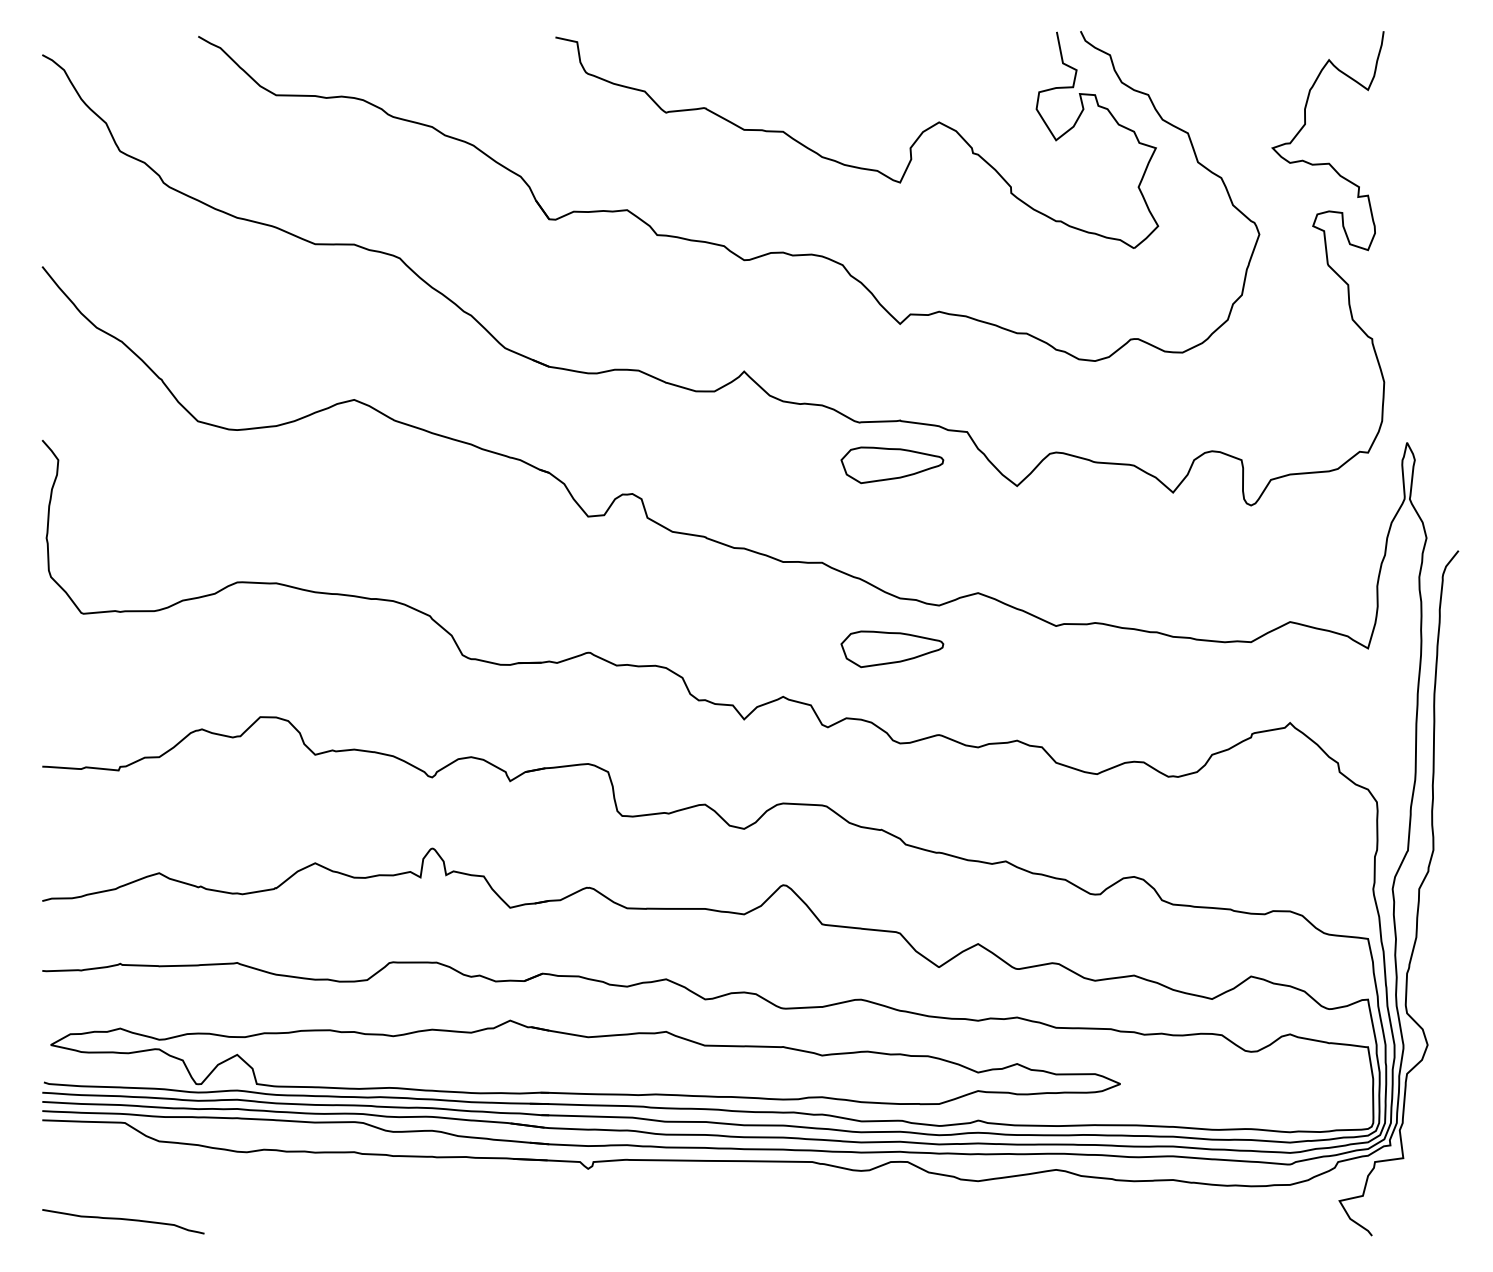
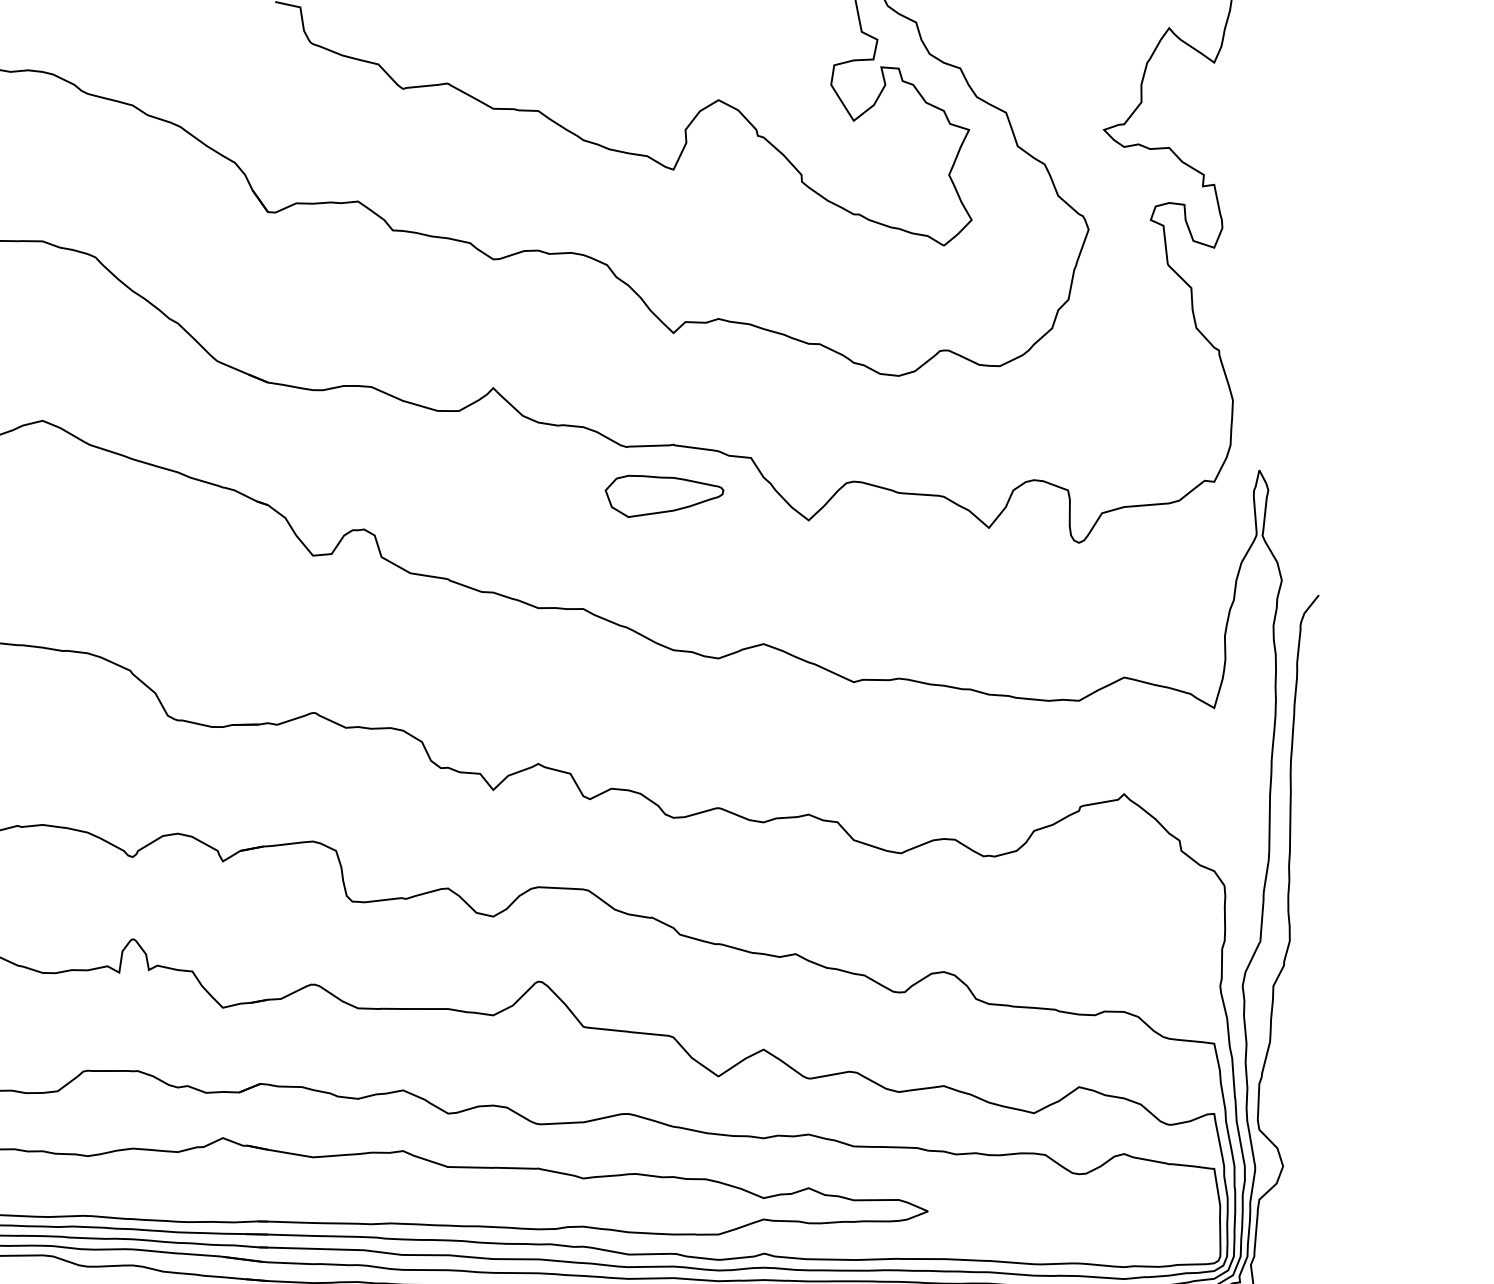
part: (892, 649) -> (664, 709), removed

